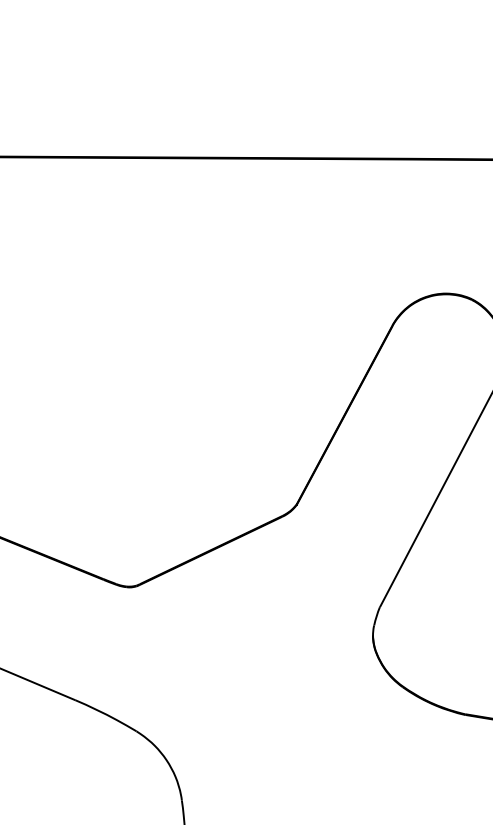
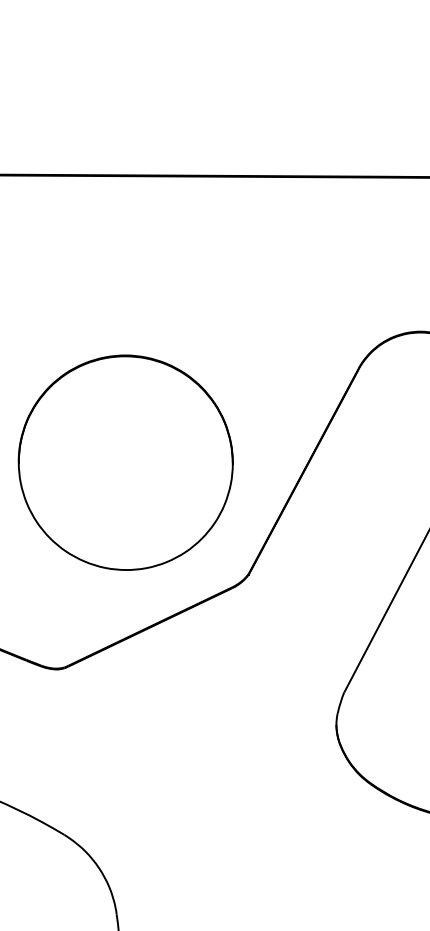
part: (189, 407) -> (125, 462), added

